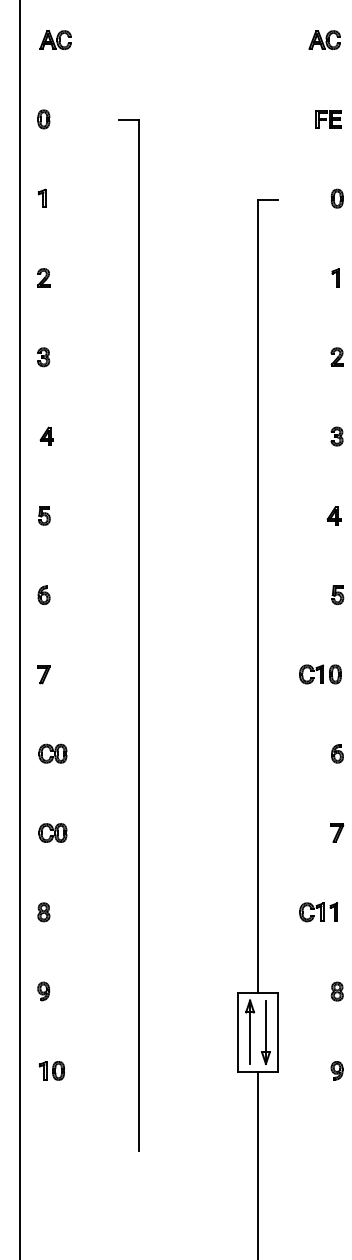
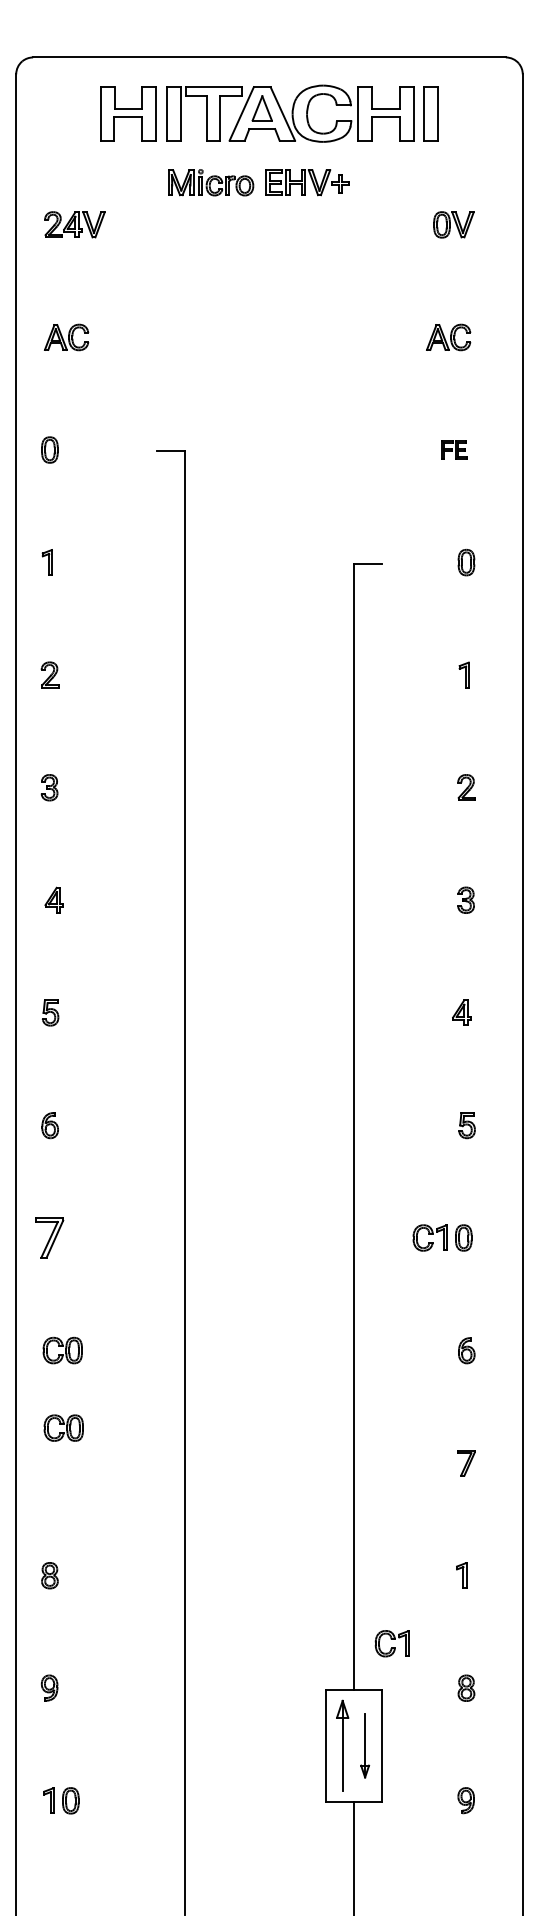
part: (328, 119) -> (454, 449), size x0.7
part: (43, 674) -> (49, 1238), size x1.6
part: (52, 832) -> (63, 1427), moved
part: (311, 912) -> (391, 1643), moved
part: (265, 1031) -> (364, 1745), size x0.7

